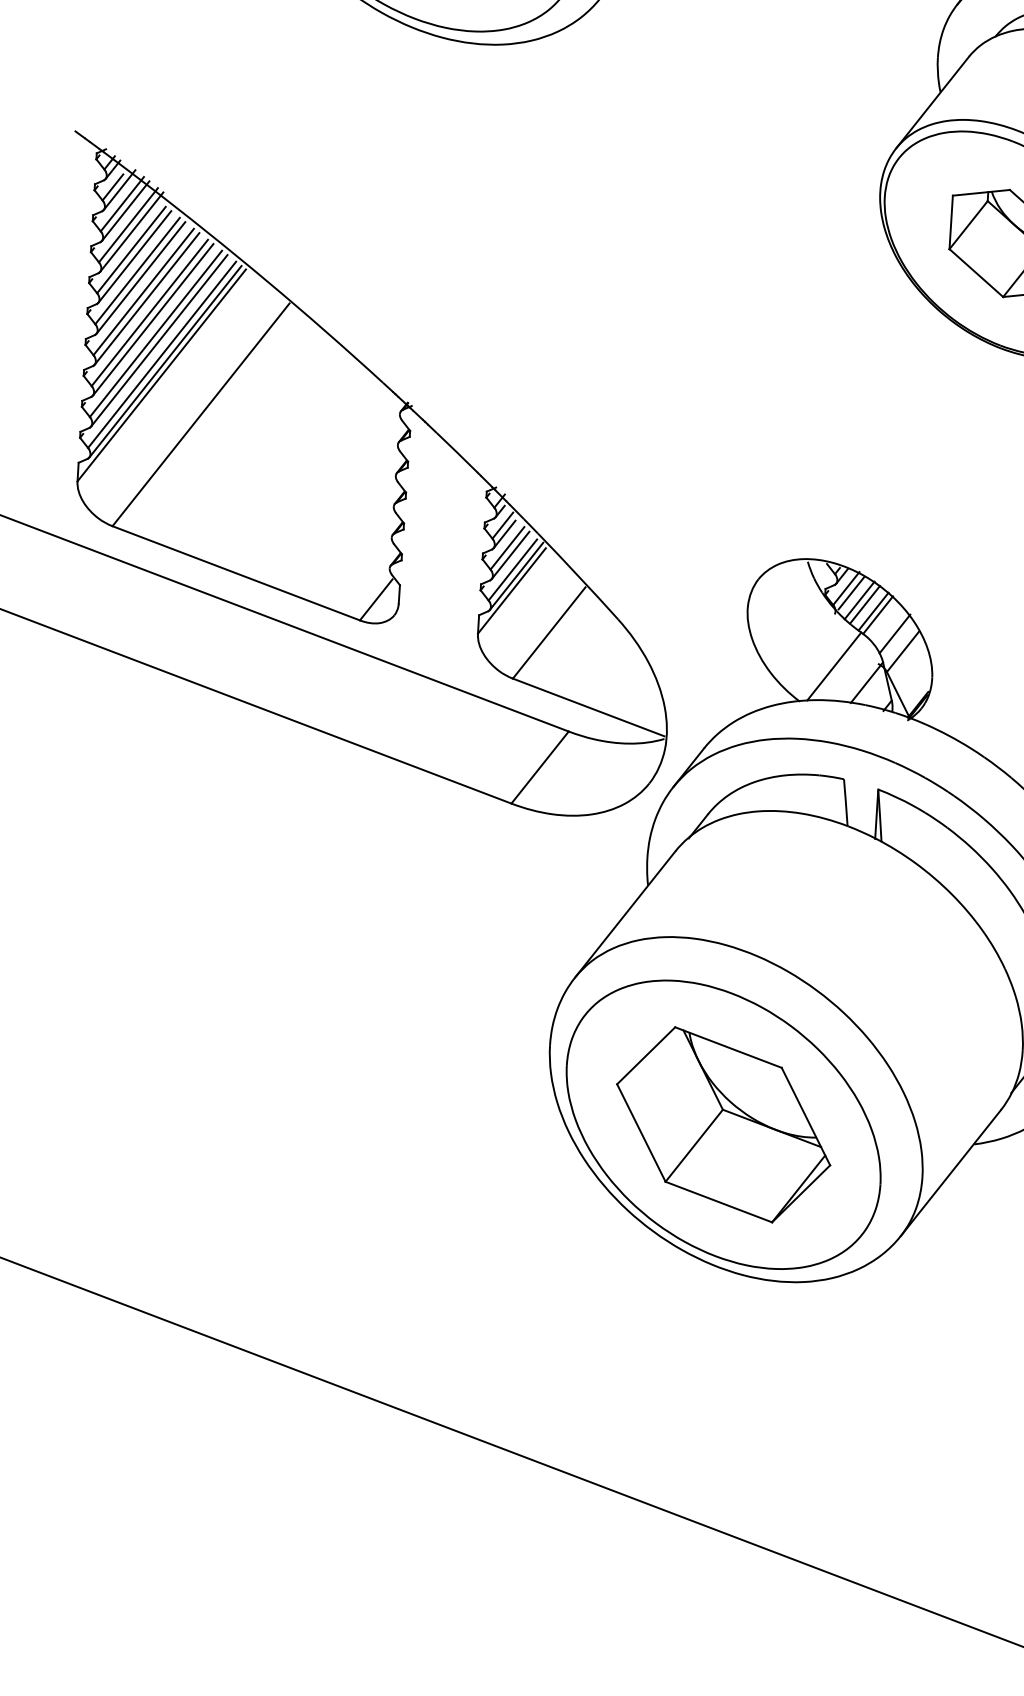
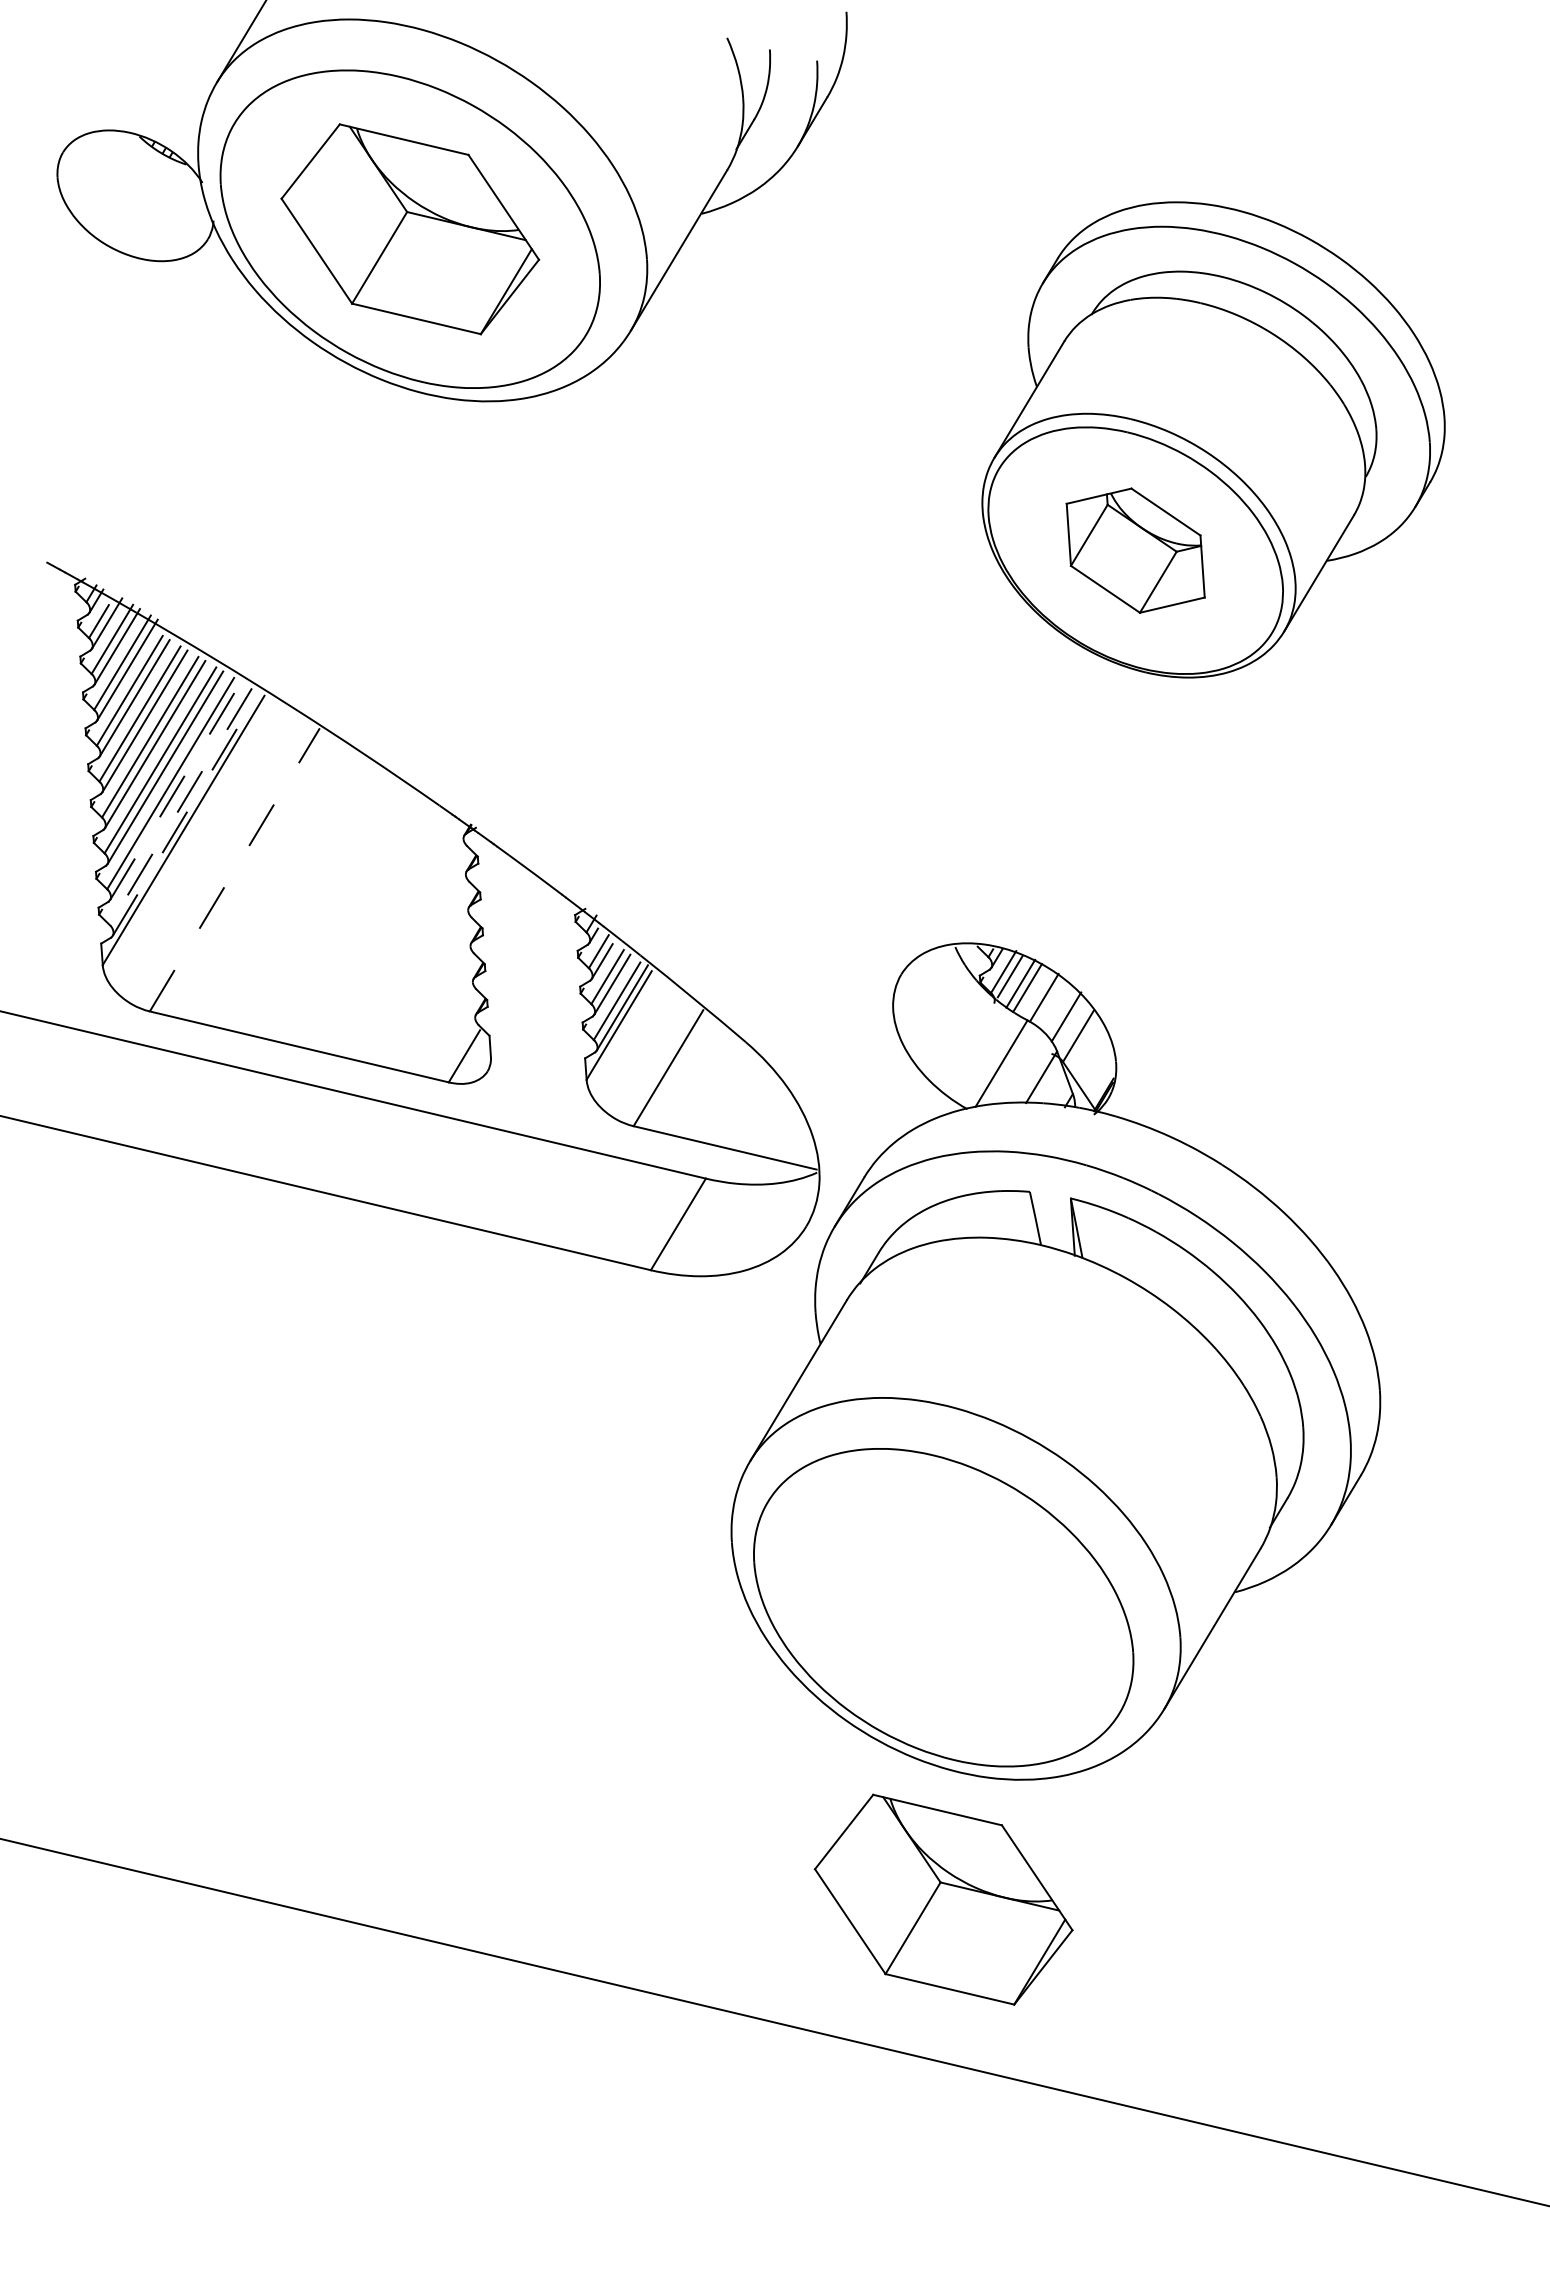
line: (159, 340) -> (175, 790), solid -> dashed
line: (161, 355) -> (180, 807), solid -> dashed
line: (165, 361) -> (185, 814), solid -> dashed
line: (201, 414) -> (235, 869), solid -> dashed
line: (873, 611) -> (1038, 994), removed
part: (723, 1124) -> (943, 1899), moved

